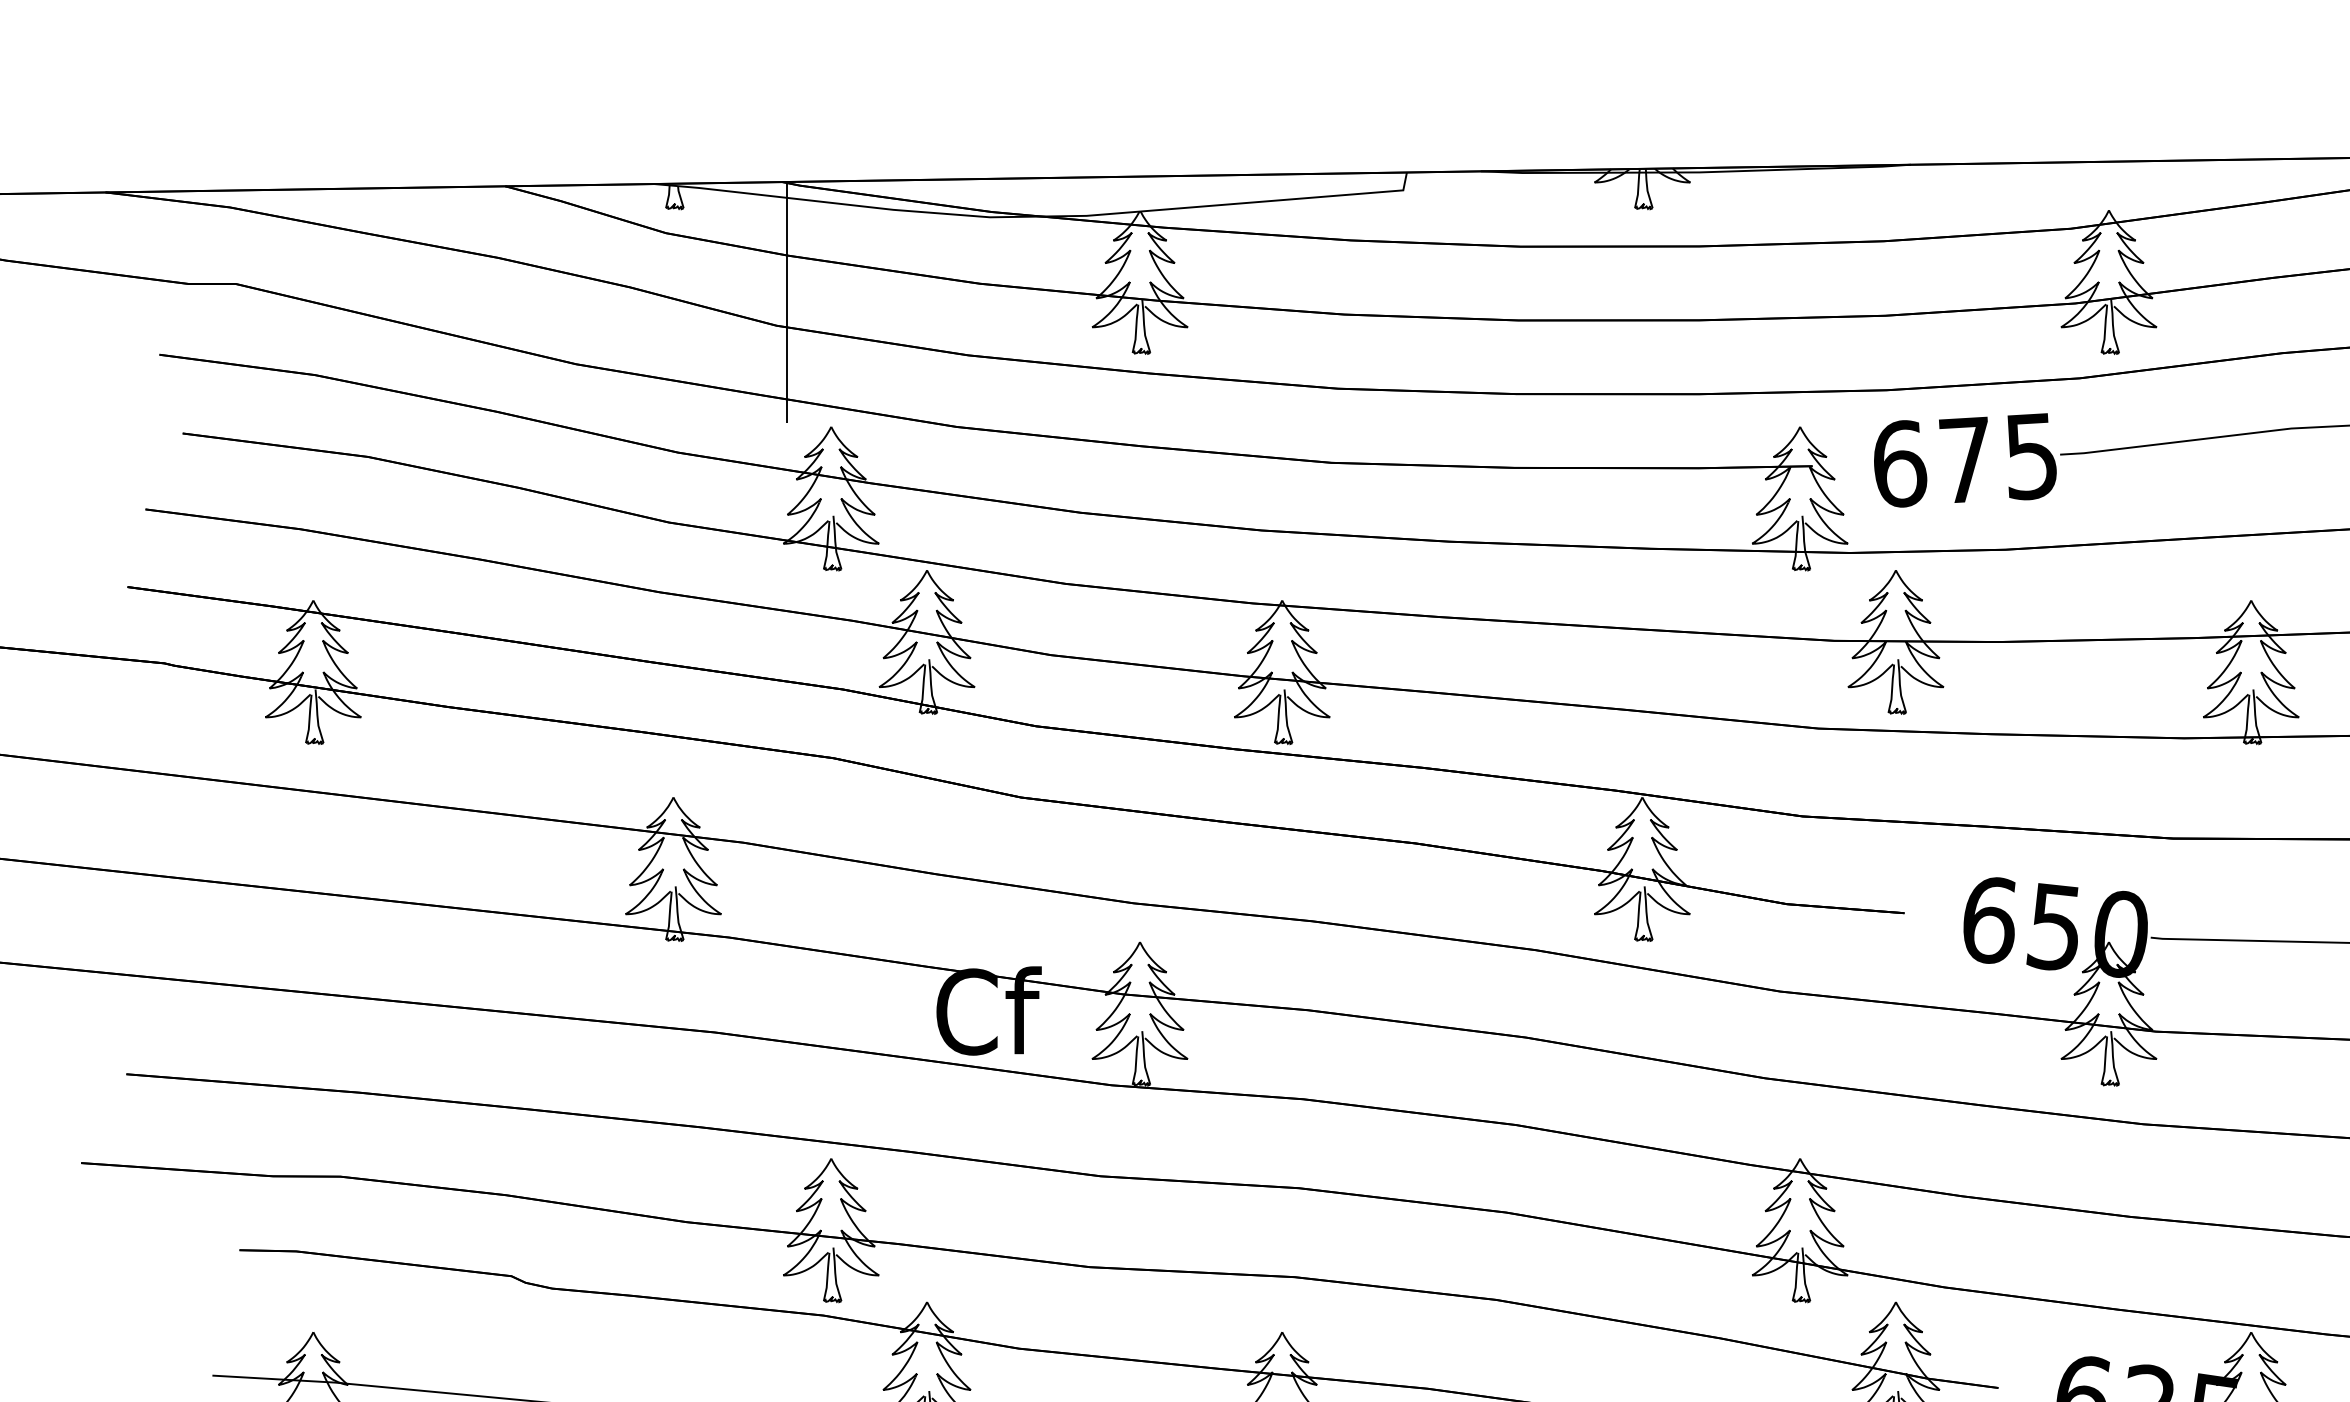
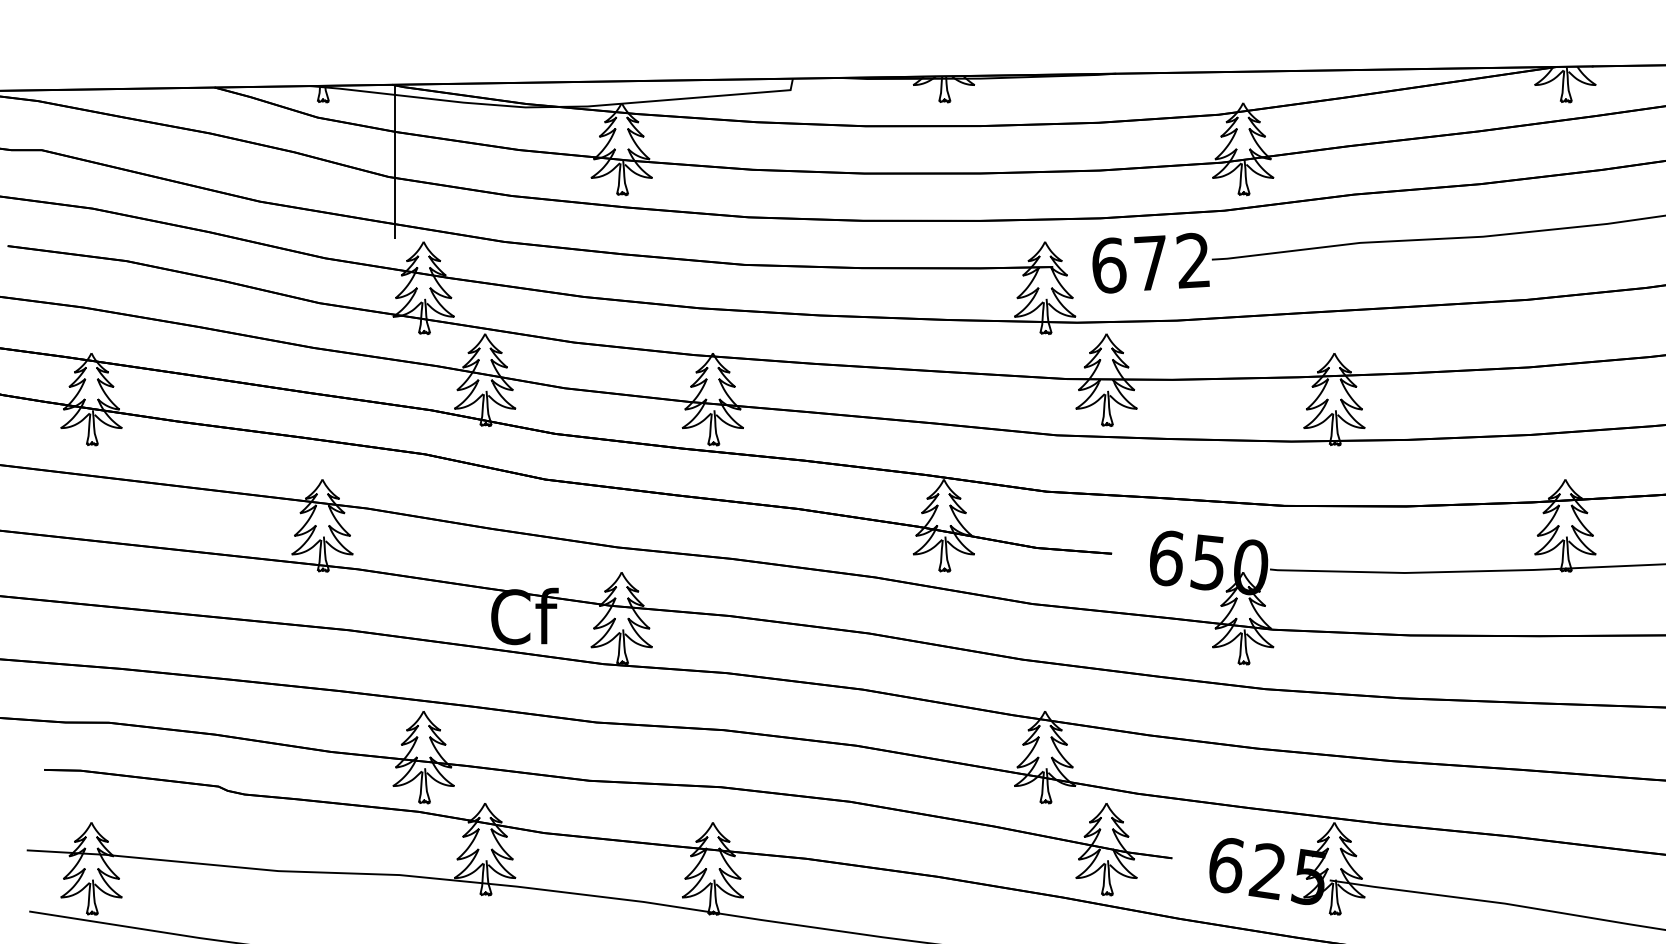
text: (2029, 455) -> (1192, 260), 675 -> 672

